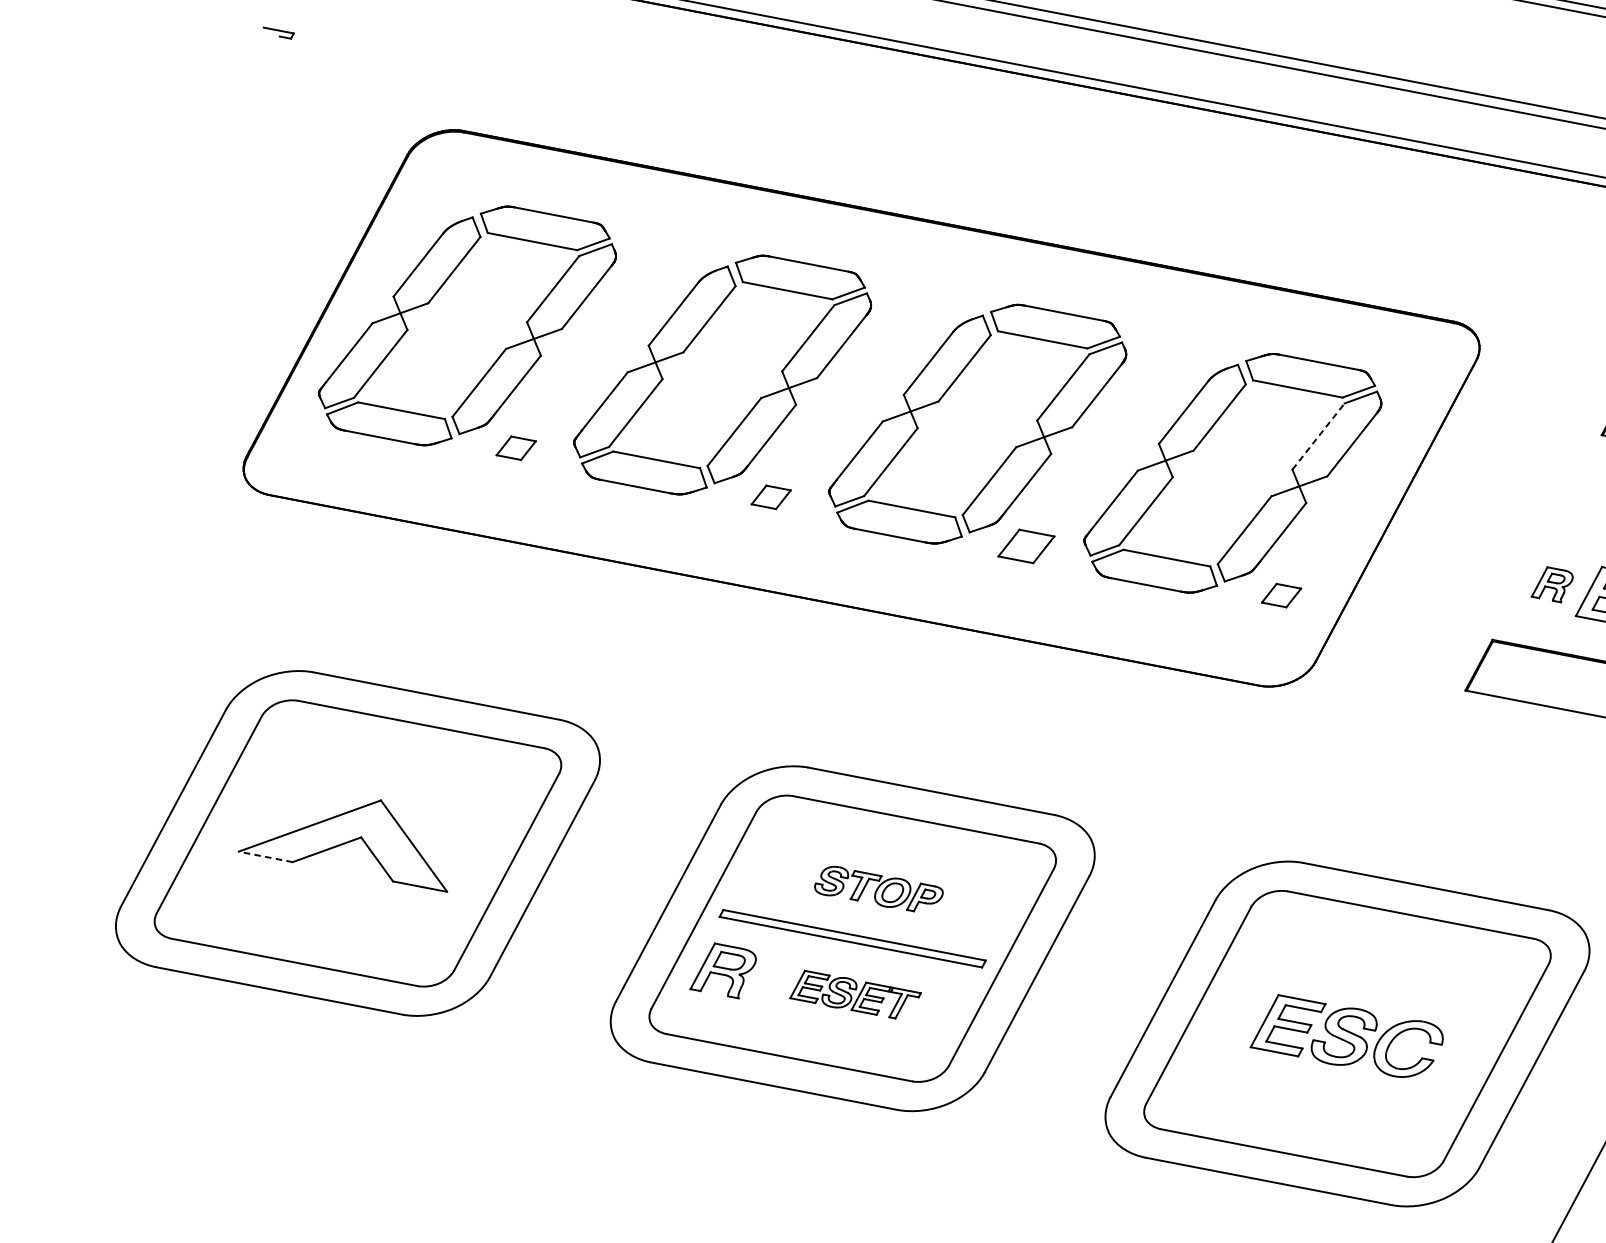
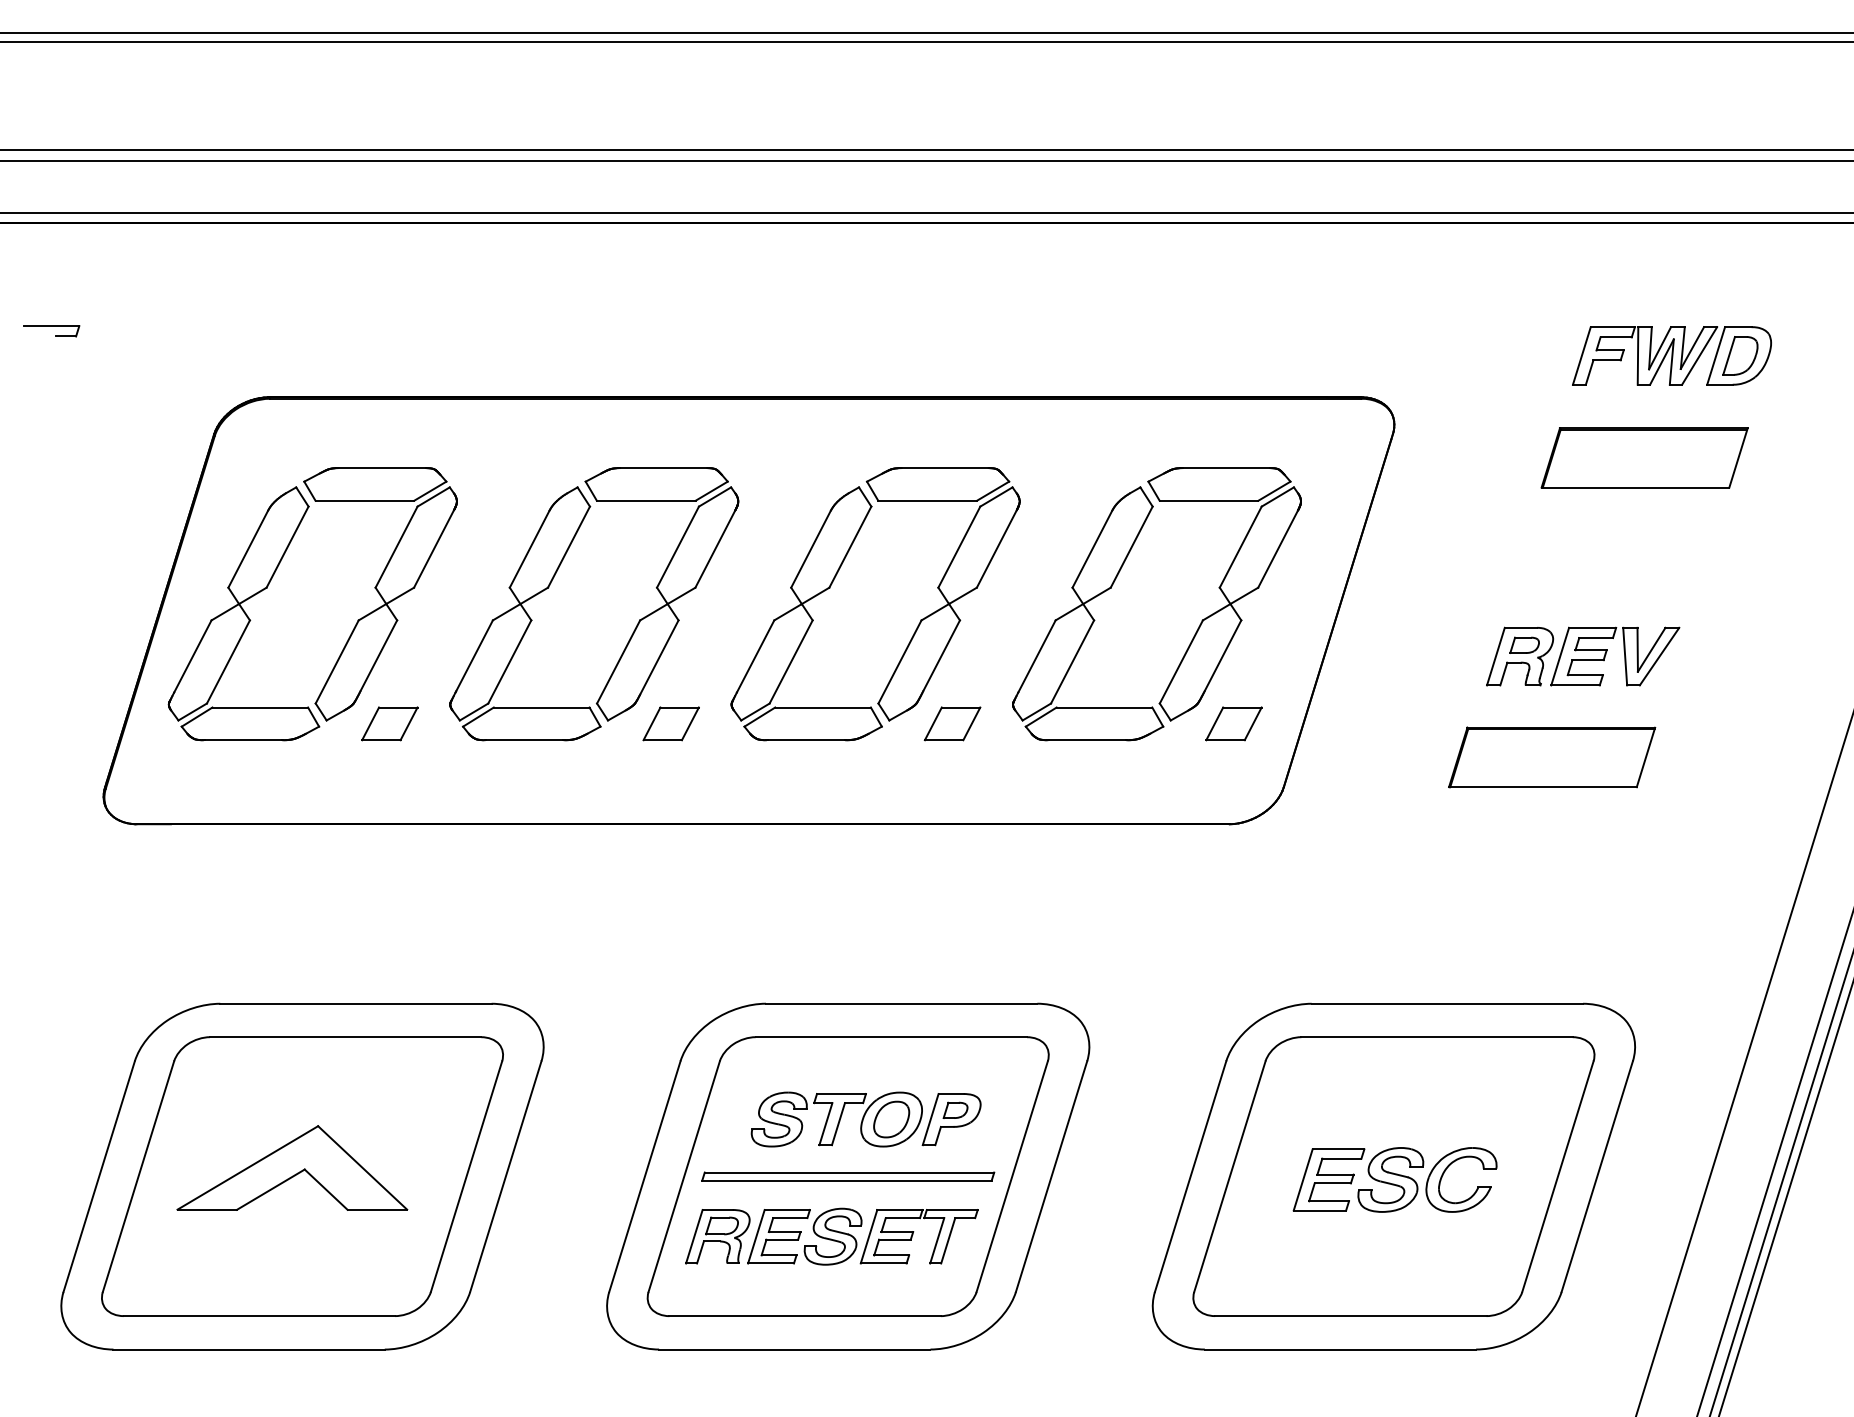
part: (277, 33) -> (51, 331), size x1.67
line: (1318, 436) -> (1240, 547), dashed -> solid
part: (515, 447) -> (389, 723), size x1.43
part: (770, 496) -> (670, 723), size x1.43
part: (1553, 584) -> (1520, 656), size x1.67
part: (1281, 595) -> (1233, 723), size x1.43
line: (266, 856) -> (207, 1209), dashed -> solid
part: (878, 889) -> (865, 1119), size x1.67
part: (855, 995) -> (862, 1236), size x1.67

